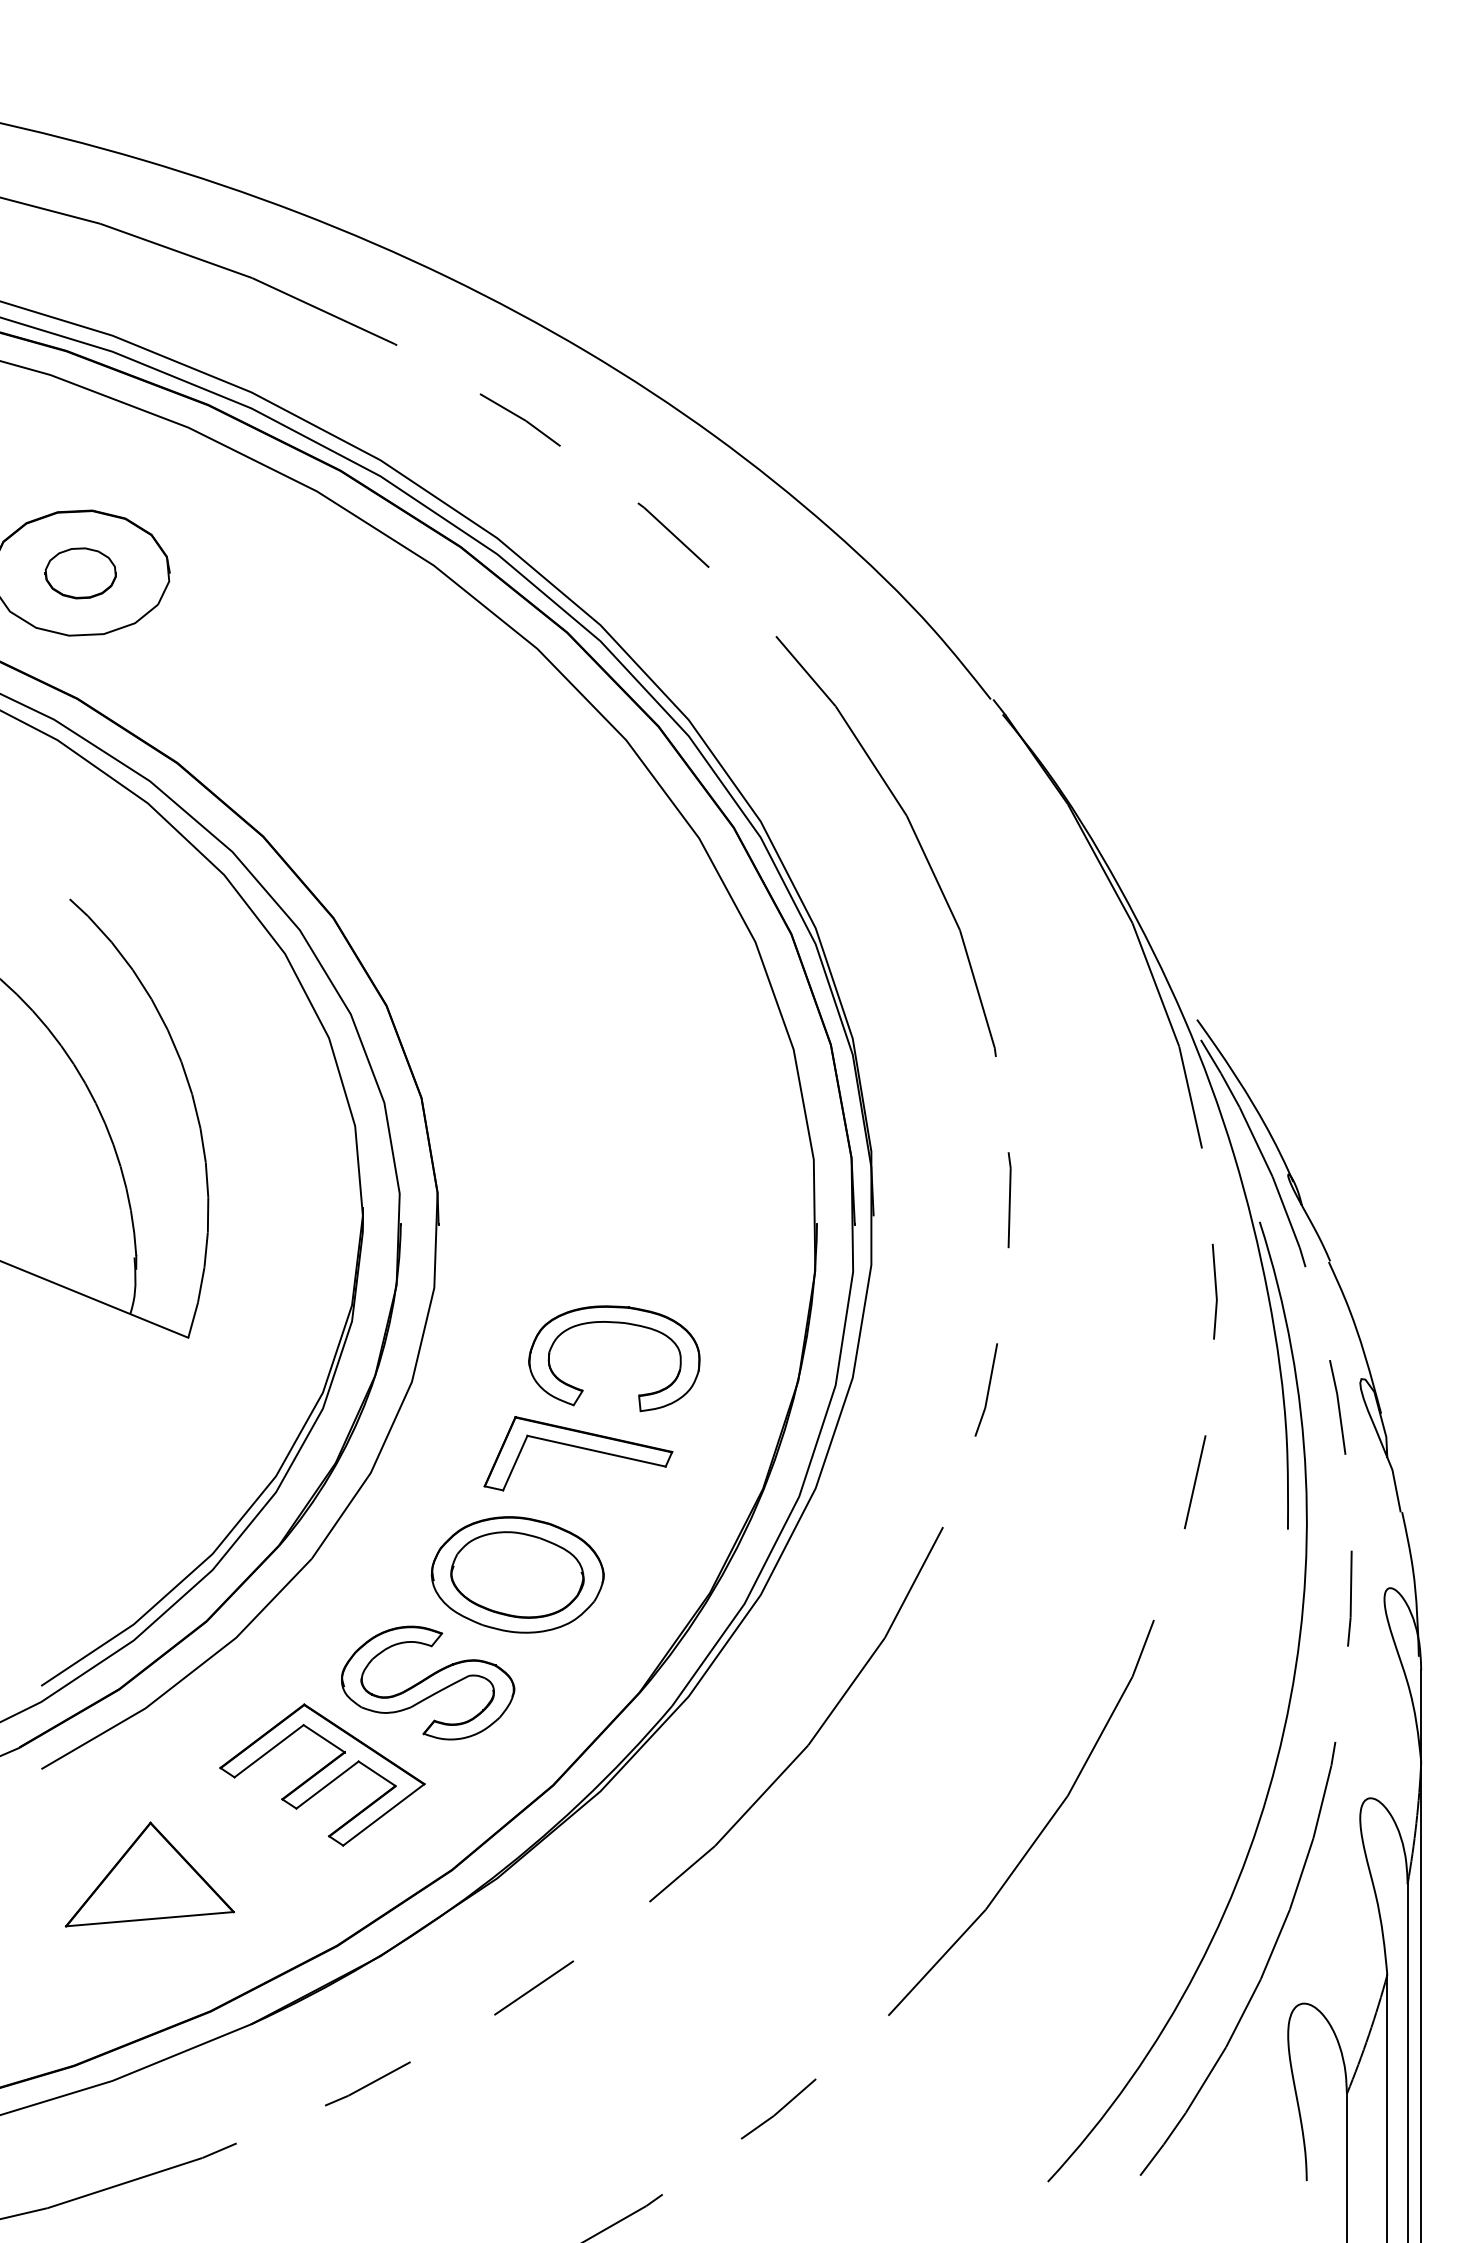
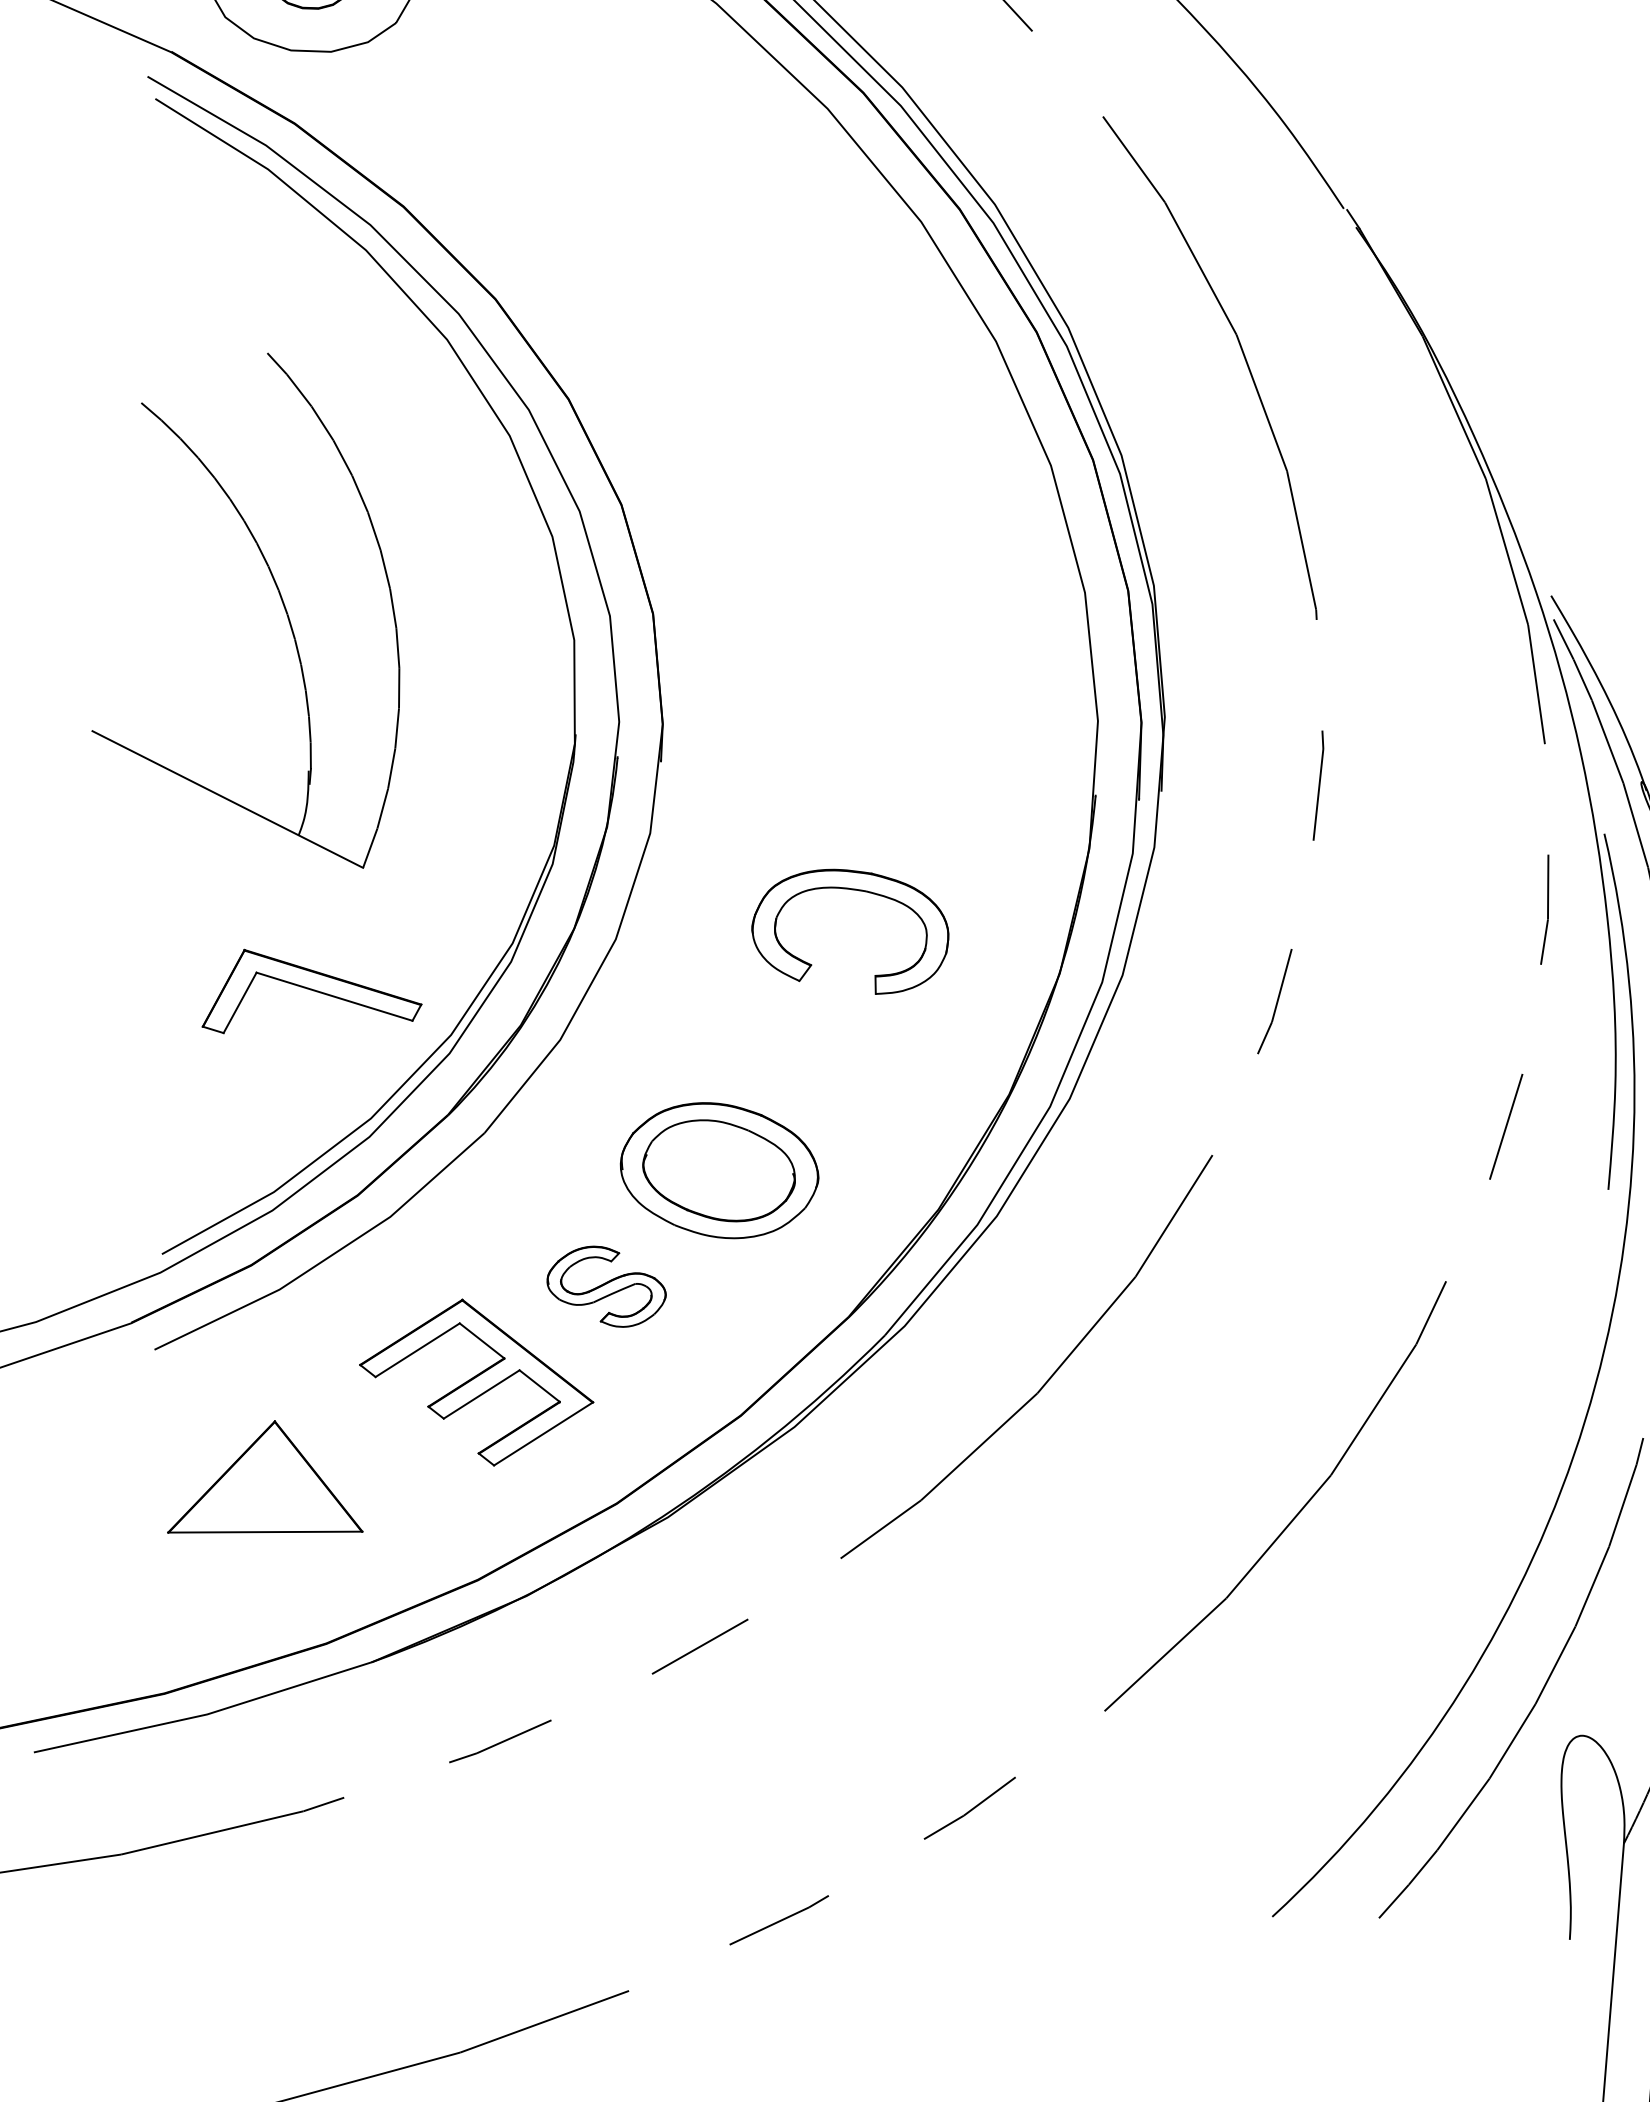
part: (578, 1453) -> (313, 997), moved
part: (428, 1682) -> (607, 1286), size x0.6

